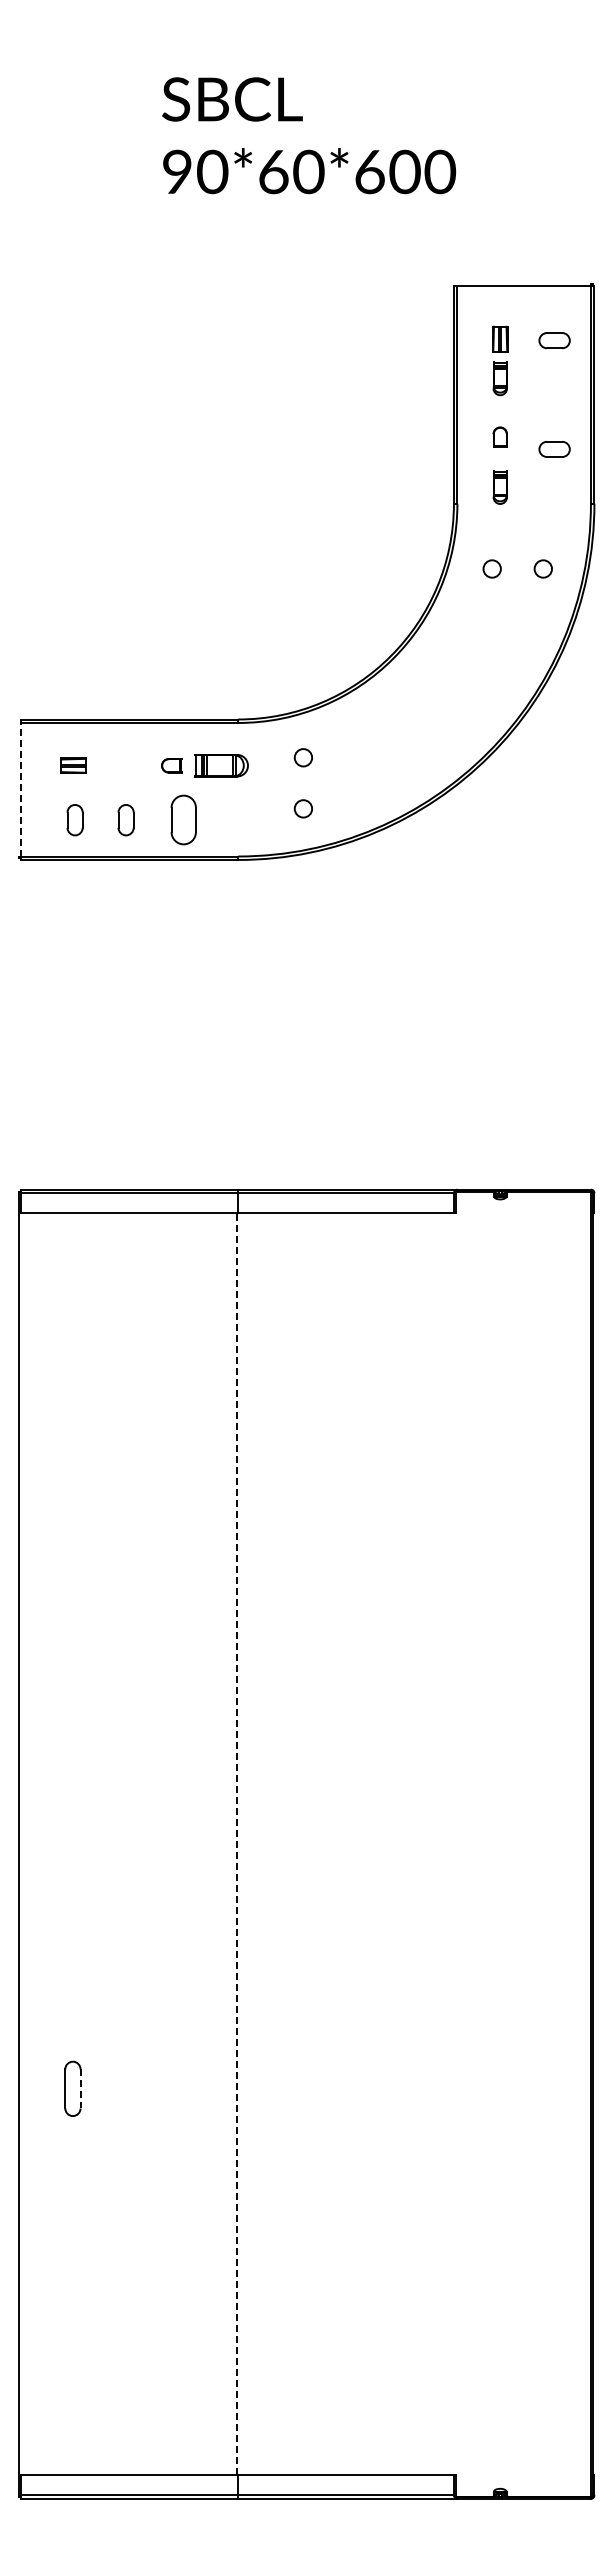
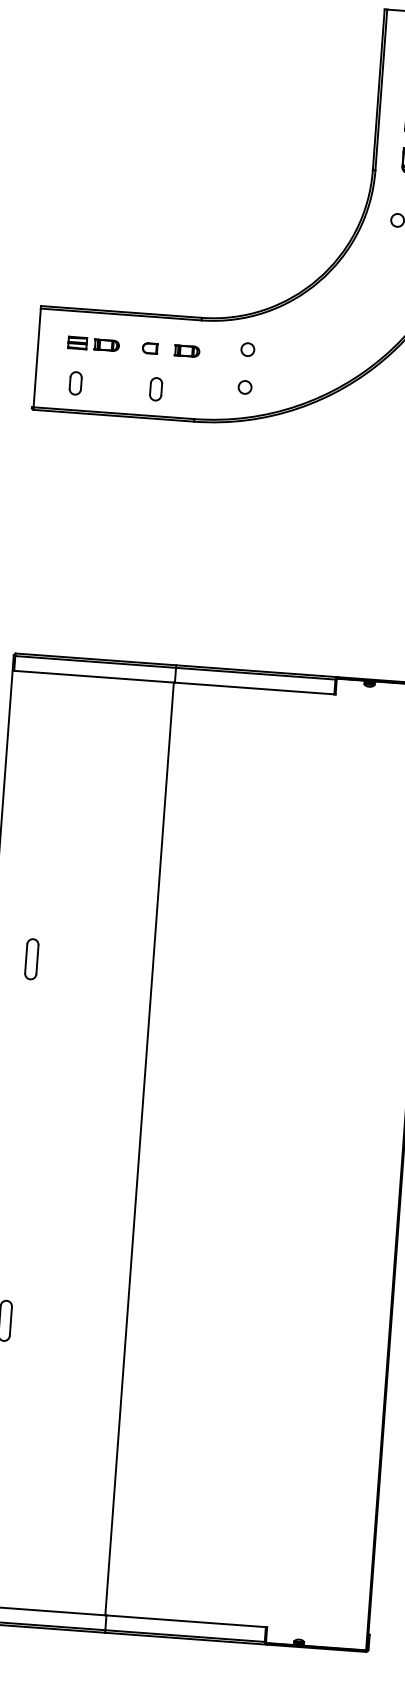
part: (113, 765) -> (107, 345), added
part: (222, 765) -> (187, 350), size x0.62
line: (20, 789) -> (37, 357), dashed -> solid
part: (125, 820) -> (112, 386), removed
part: (183, 820) -> (155, 389), size x0.62
part: (72, 1599) -> (31, 959), added
line: (236, 1843) -> (139, 1148), dashed -> solid
line: (80, 2088) -> (10, 1321), dashed -> solid

